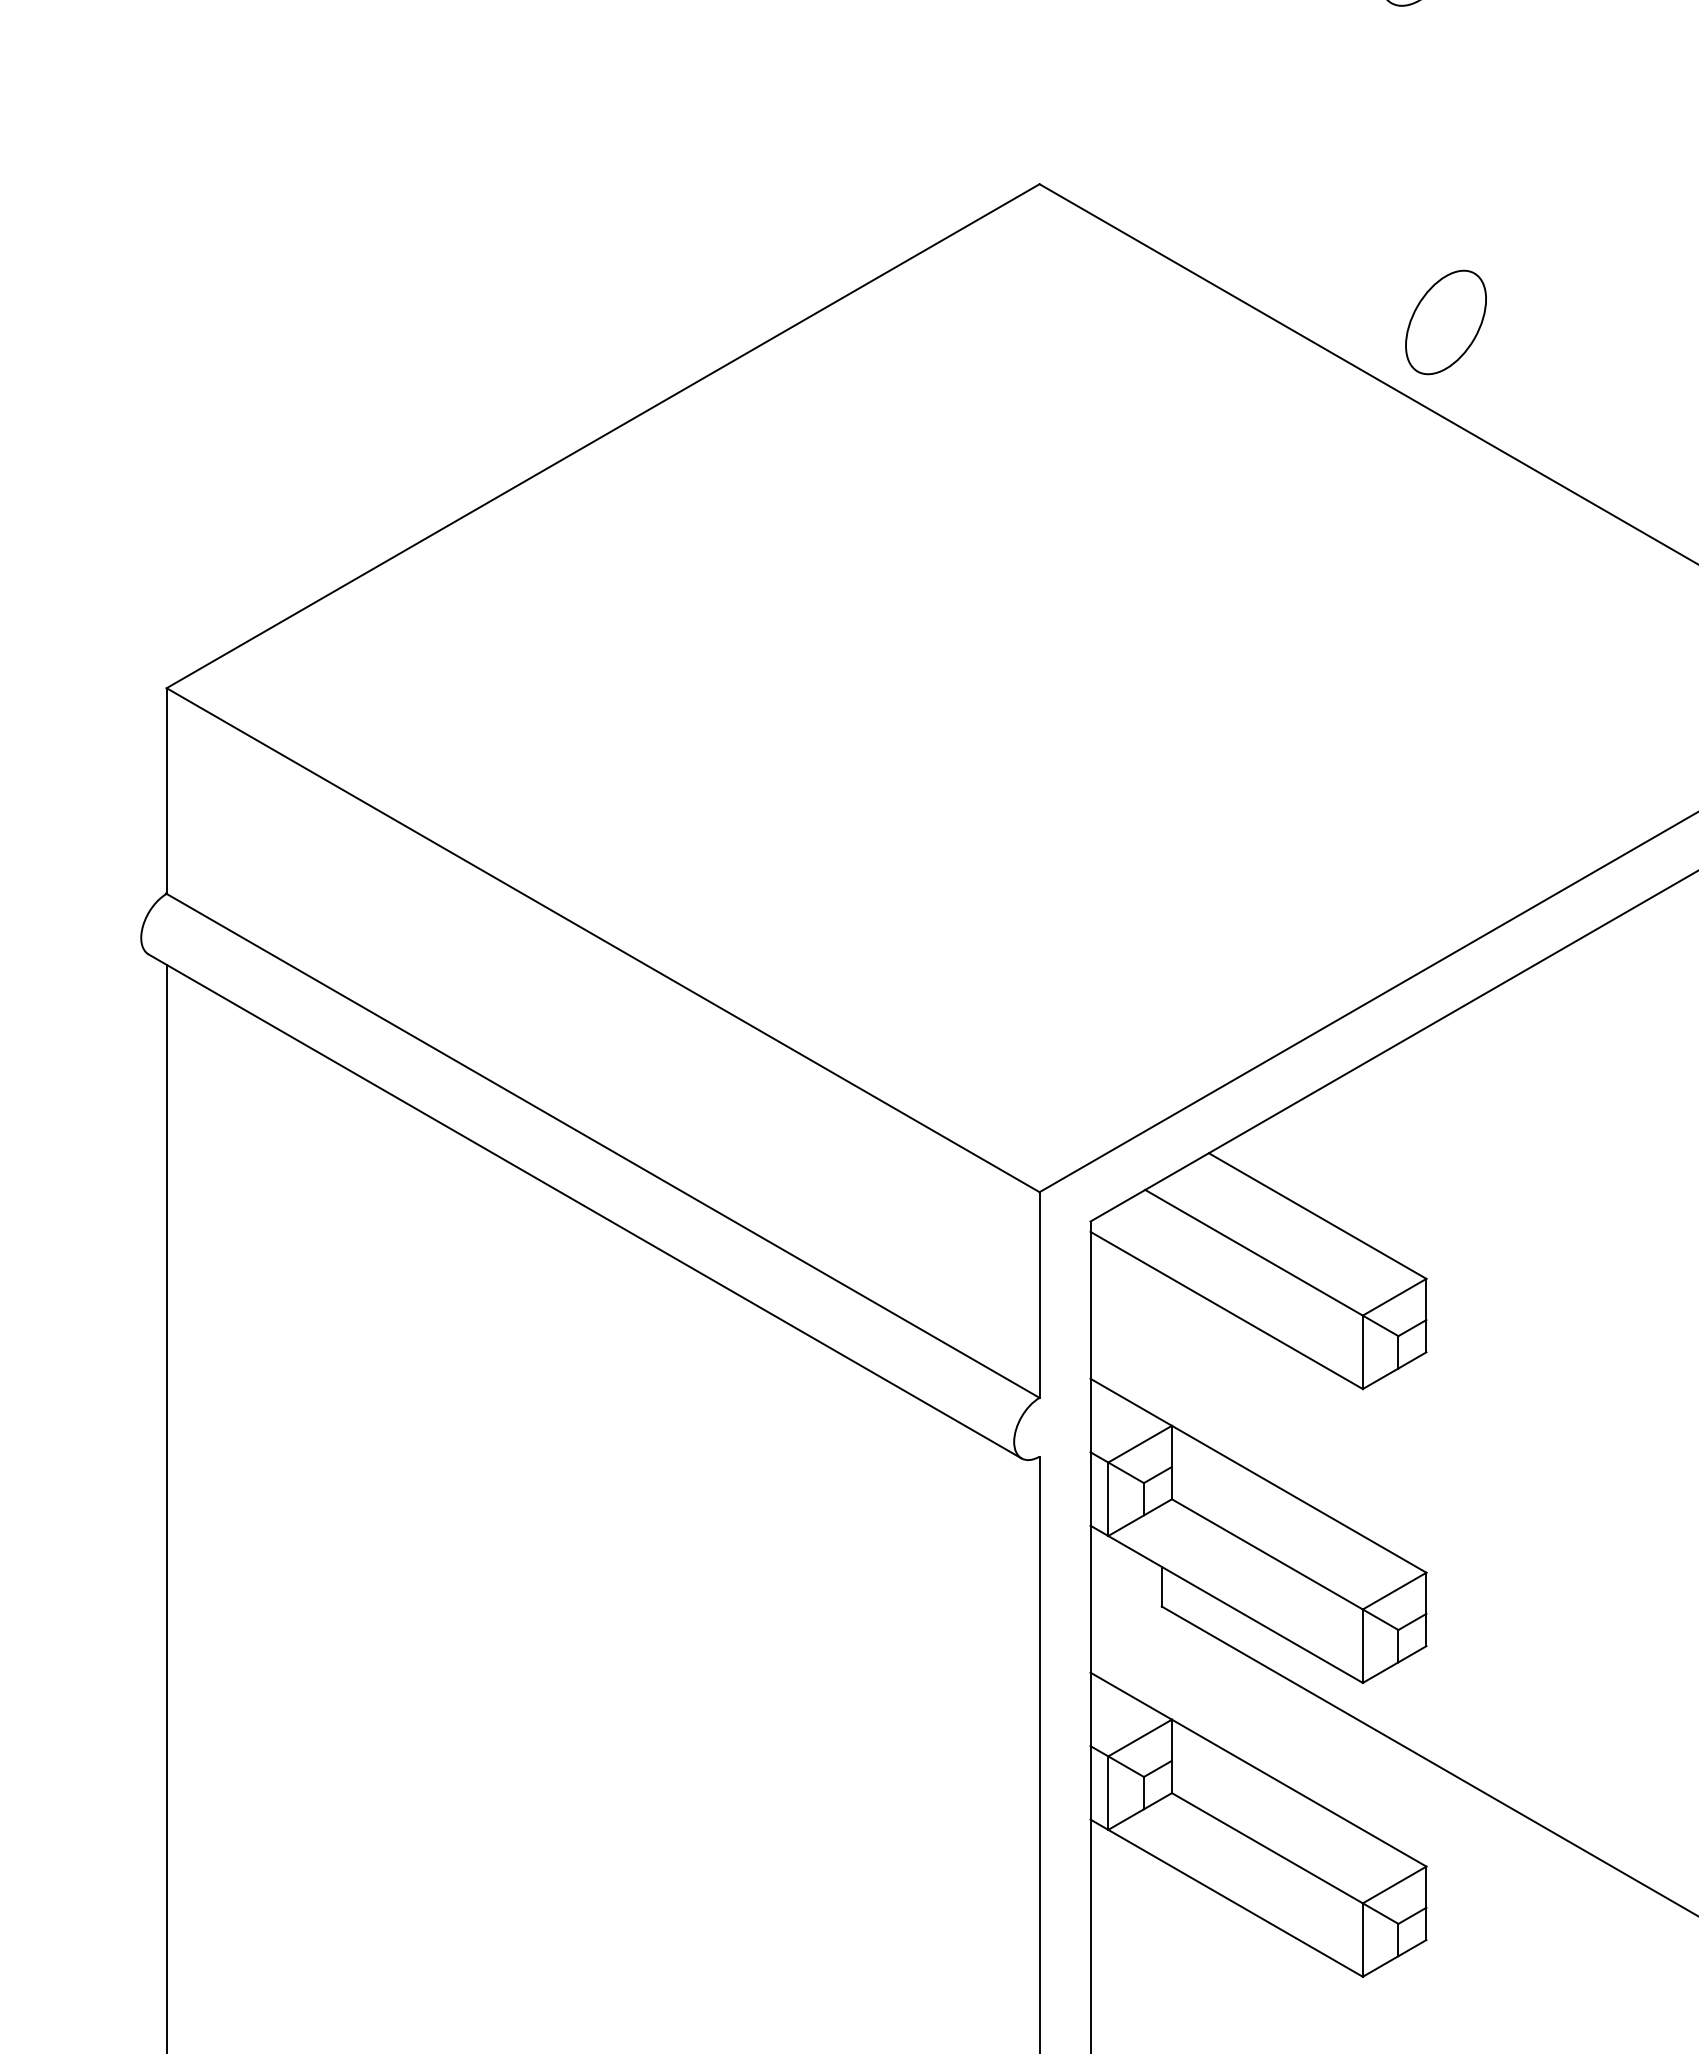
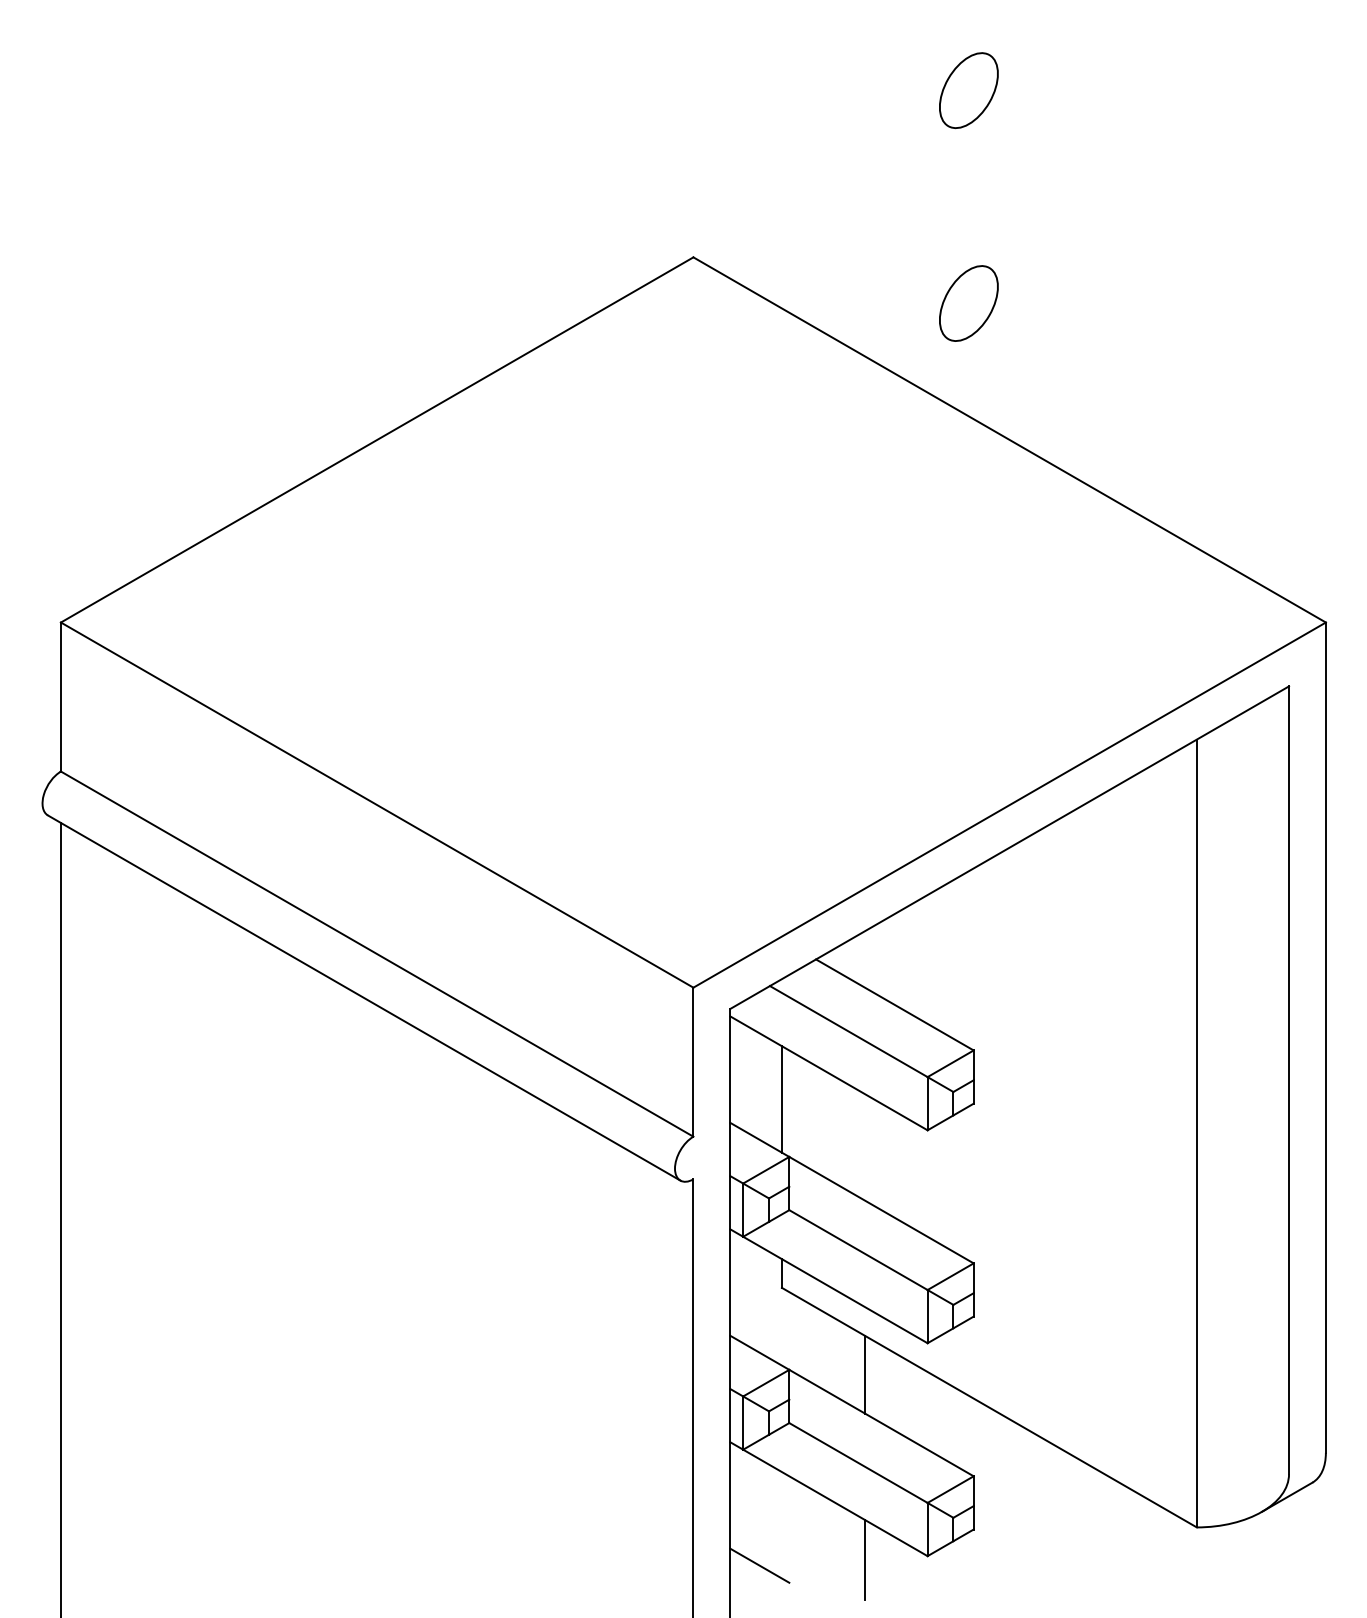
part: (1445, 322) -> (968, 303), moved
line: (1161, 1346) -> (781, 1099), added
line: (1275, 1726) -> (864, 1374), added
line: (1275, 1981) -> (864, 1559), added
line: (1130, 1989) -> (759, 1565), added

